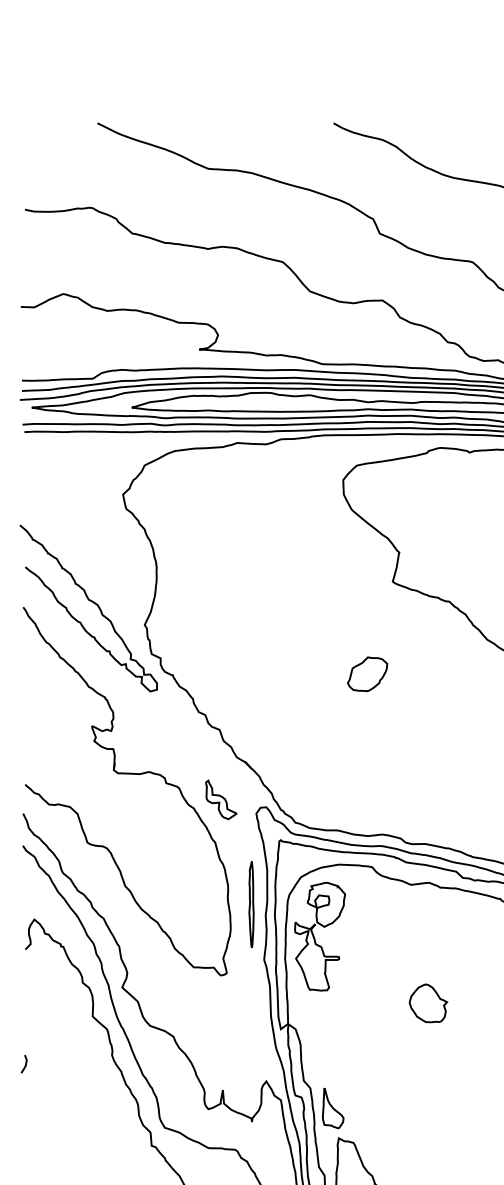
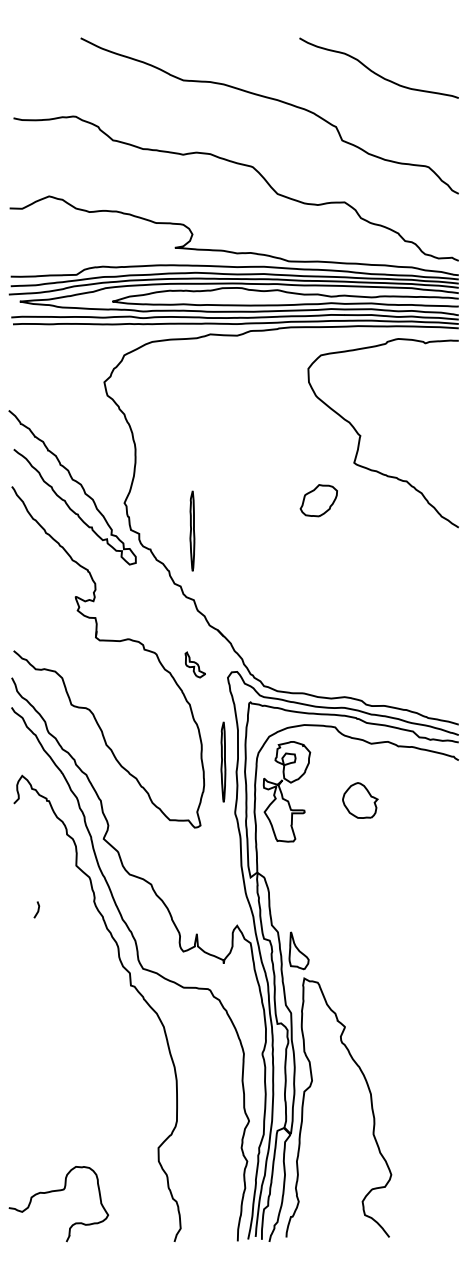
part: (218, 654) -> (192, 530), added
part: (367, 674) -> (318, 500), moved
part: (221, 799) -> (195, 664), size x0.7
part: (428, 1003) -> (360, 800), moved
line: (24, 1063) -> (37, 909), moved

